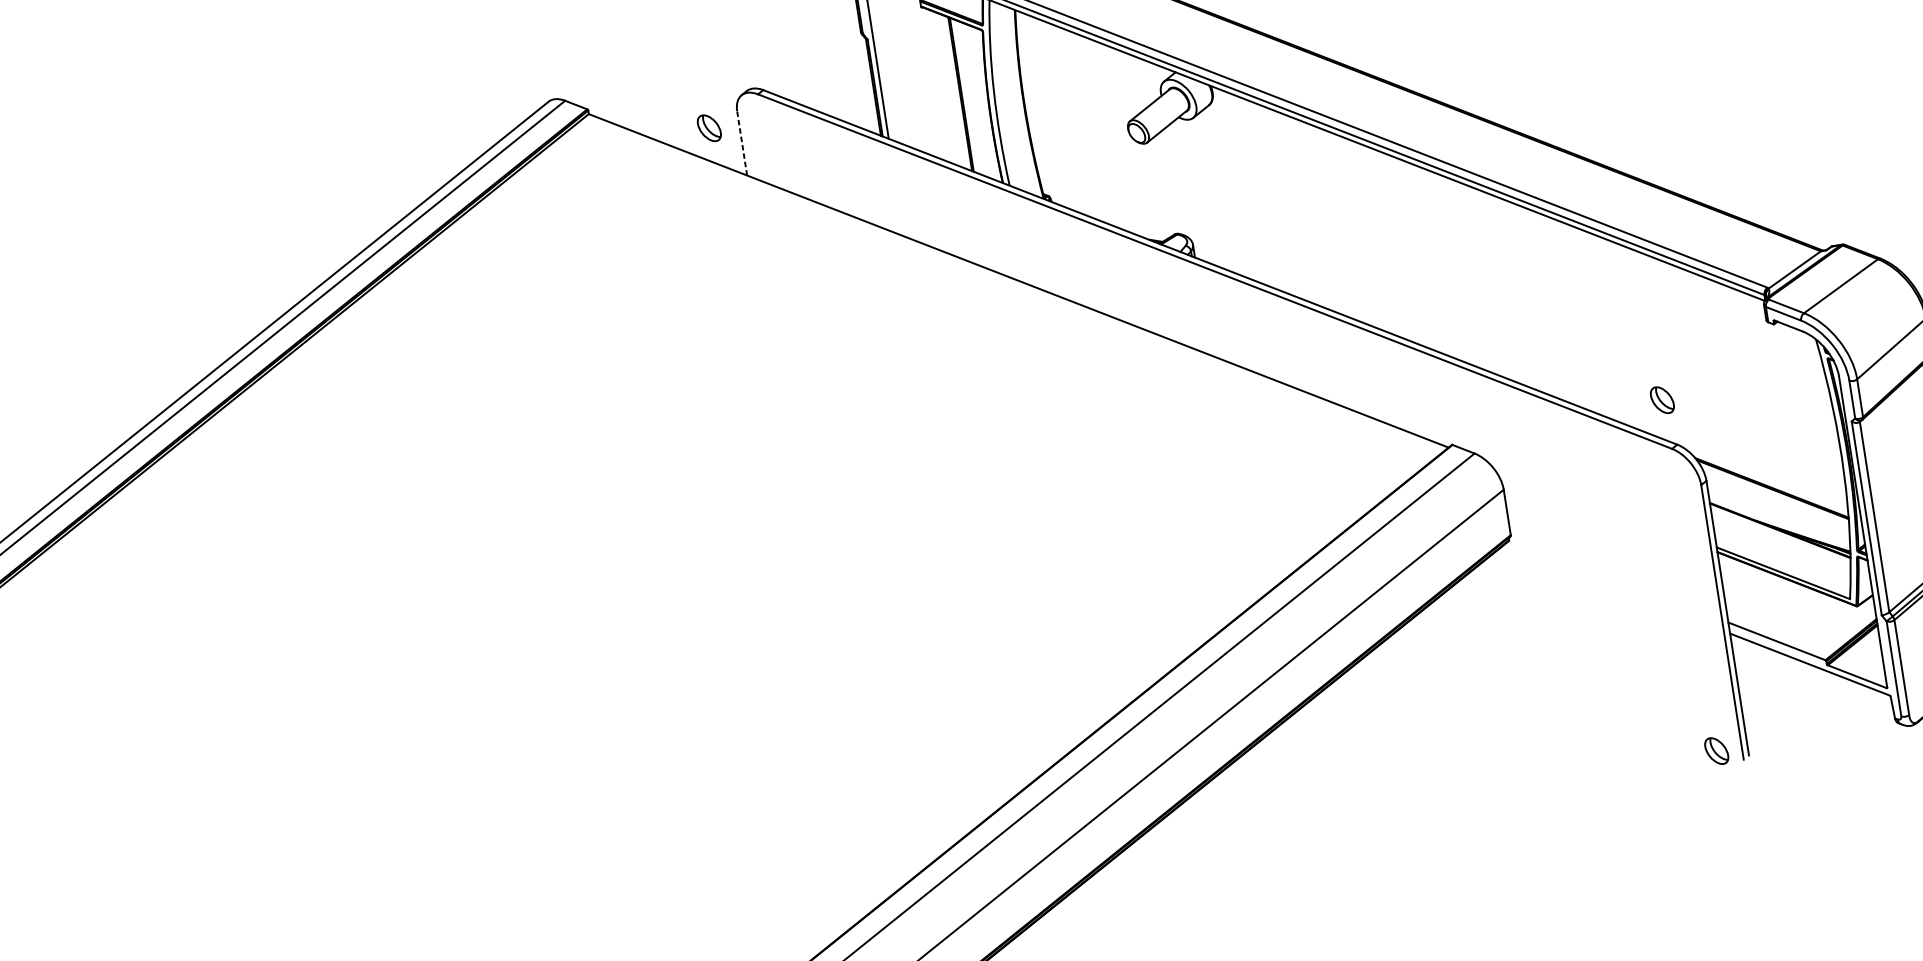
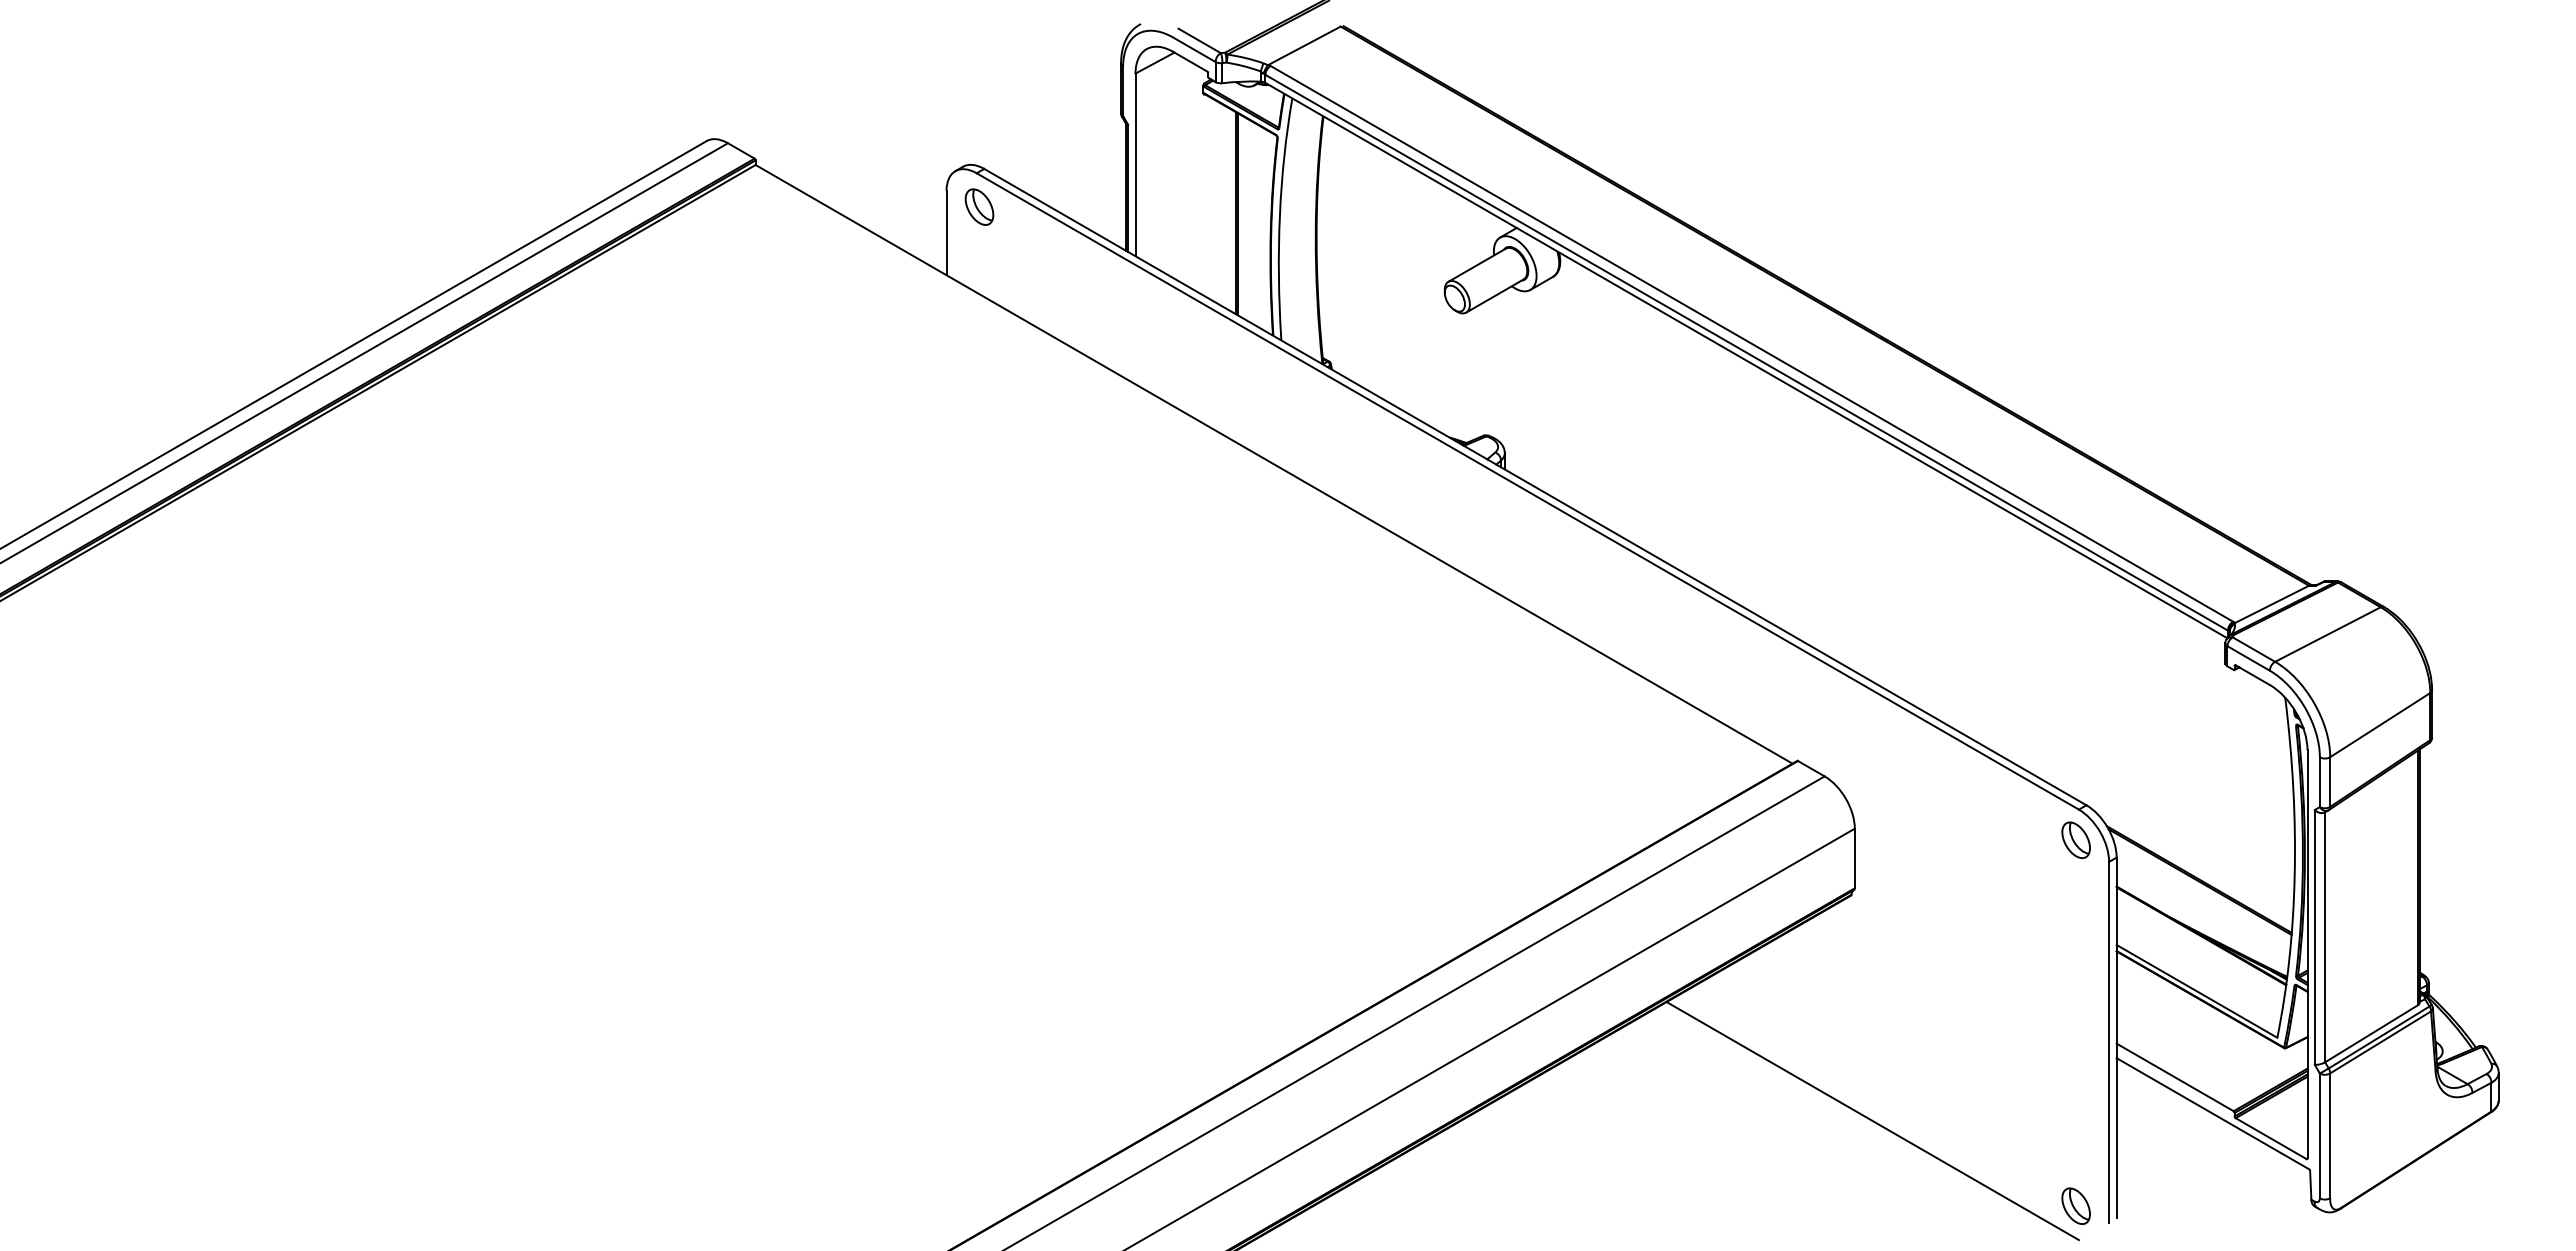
part: (709, 127) -> (979, 206), moved
line: (742, 142) -> (946, 232), dashed -> solid
part: (1661, 399) -> (2075, 839), moved
line: (1551, 710) -> (1872, 1121), added

